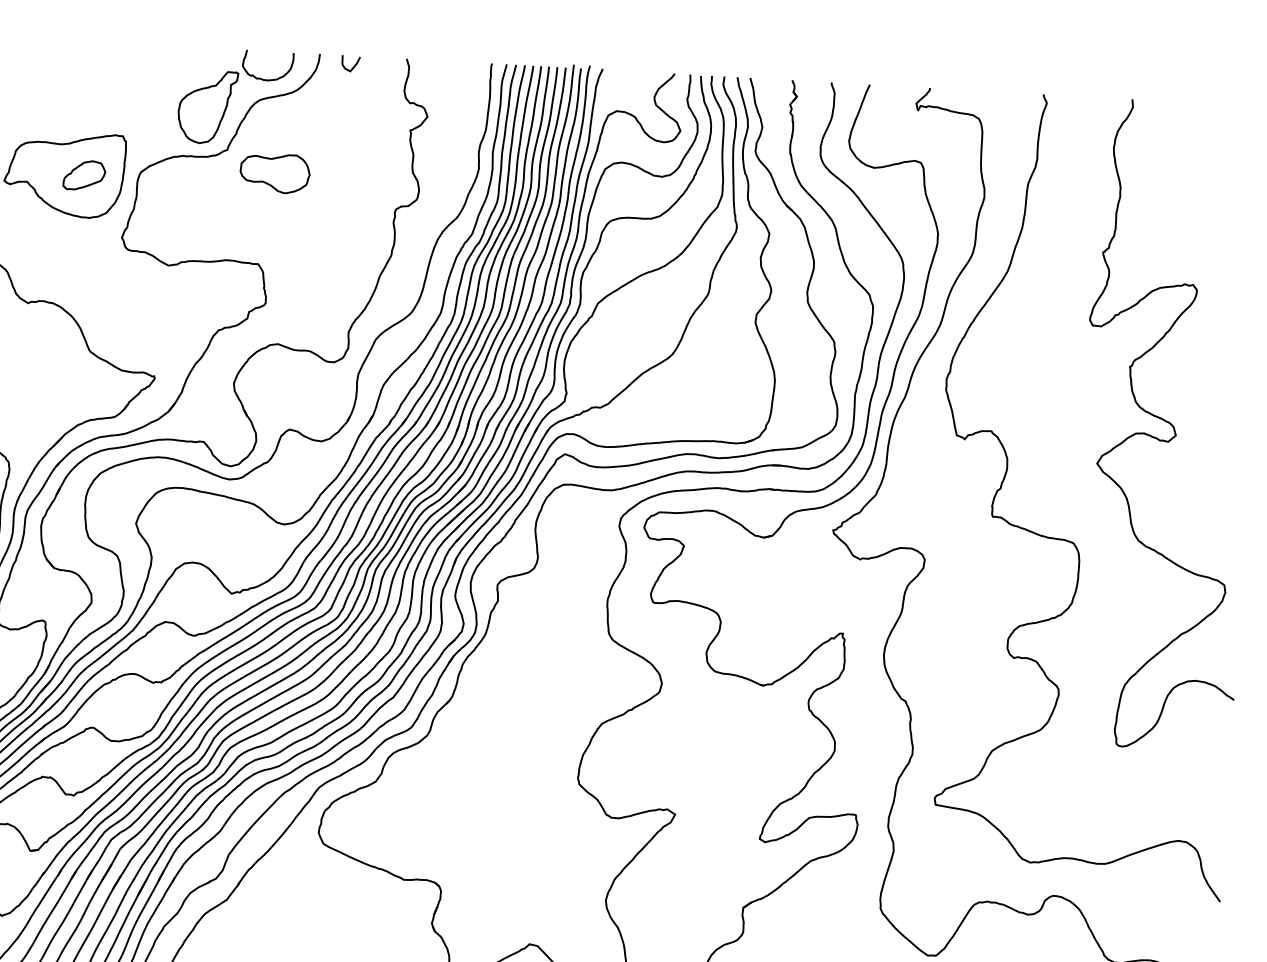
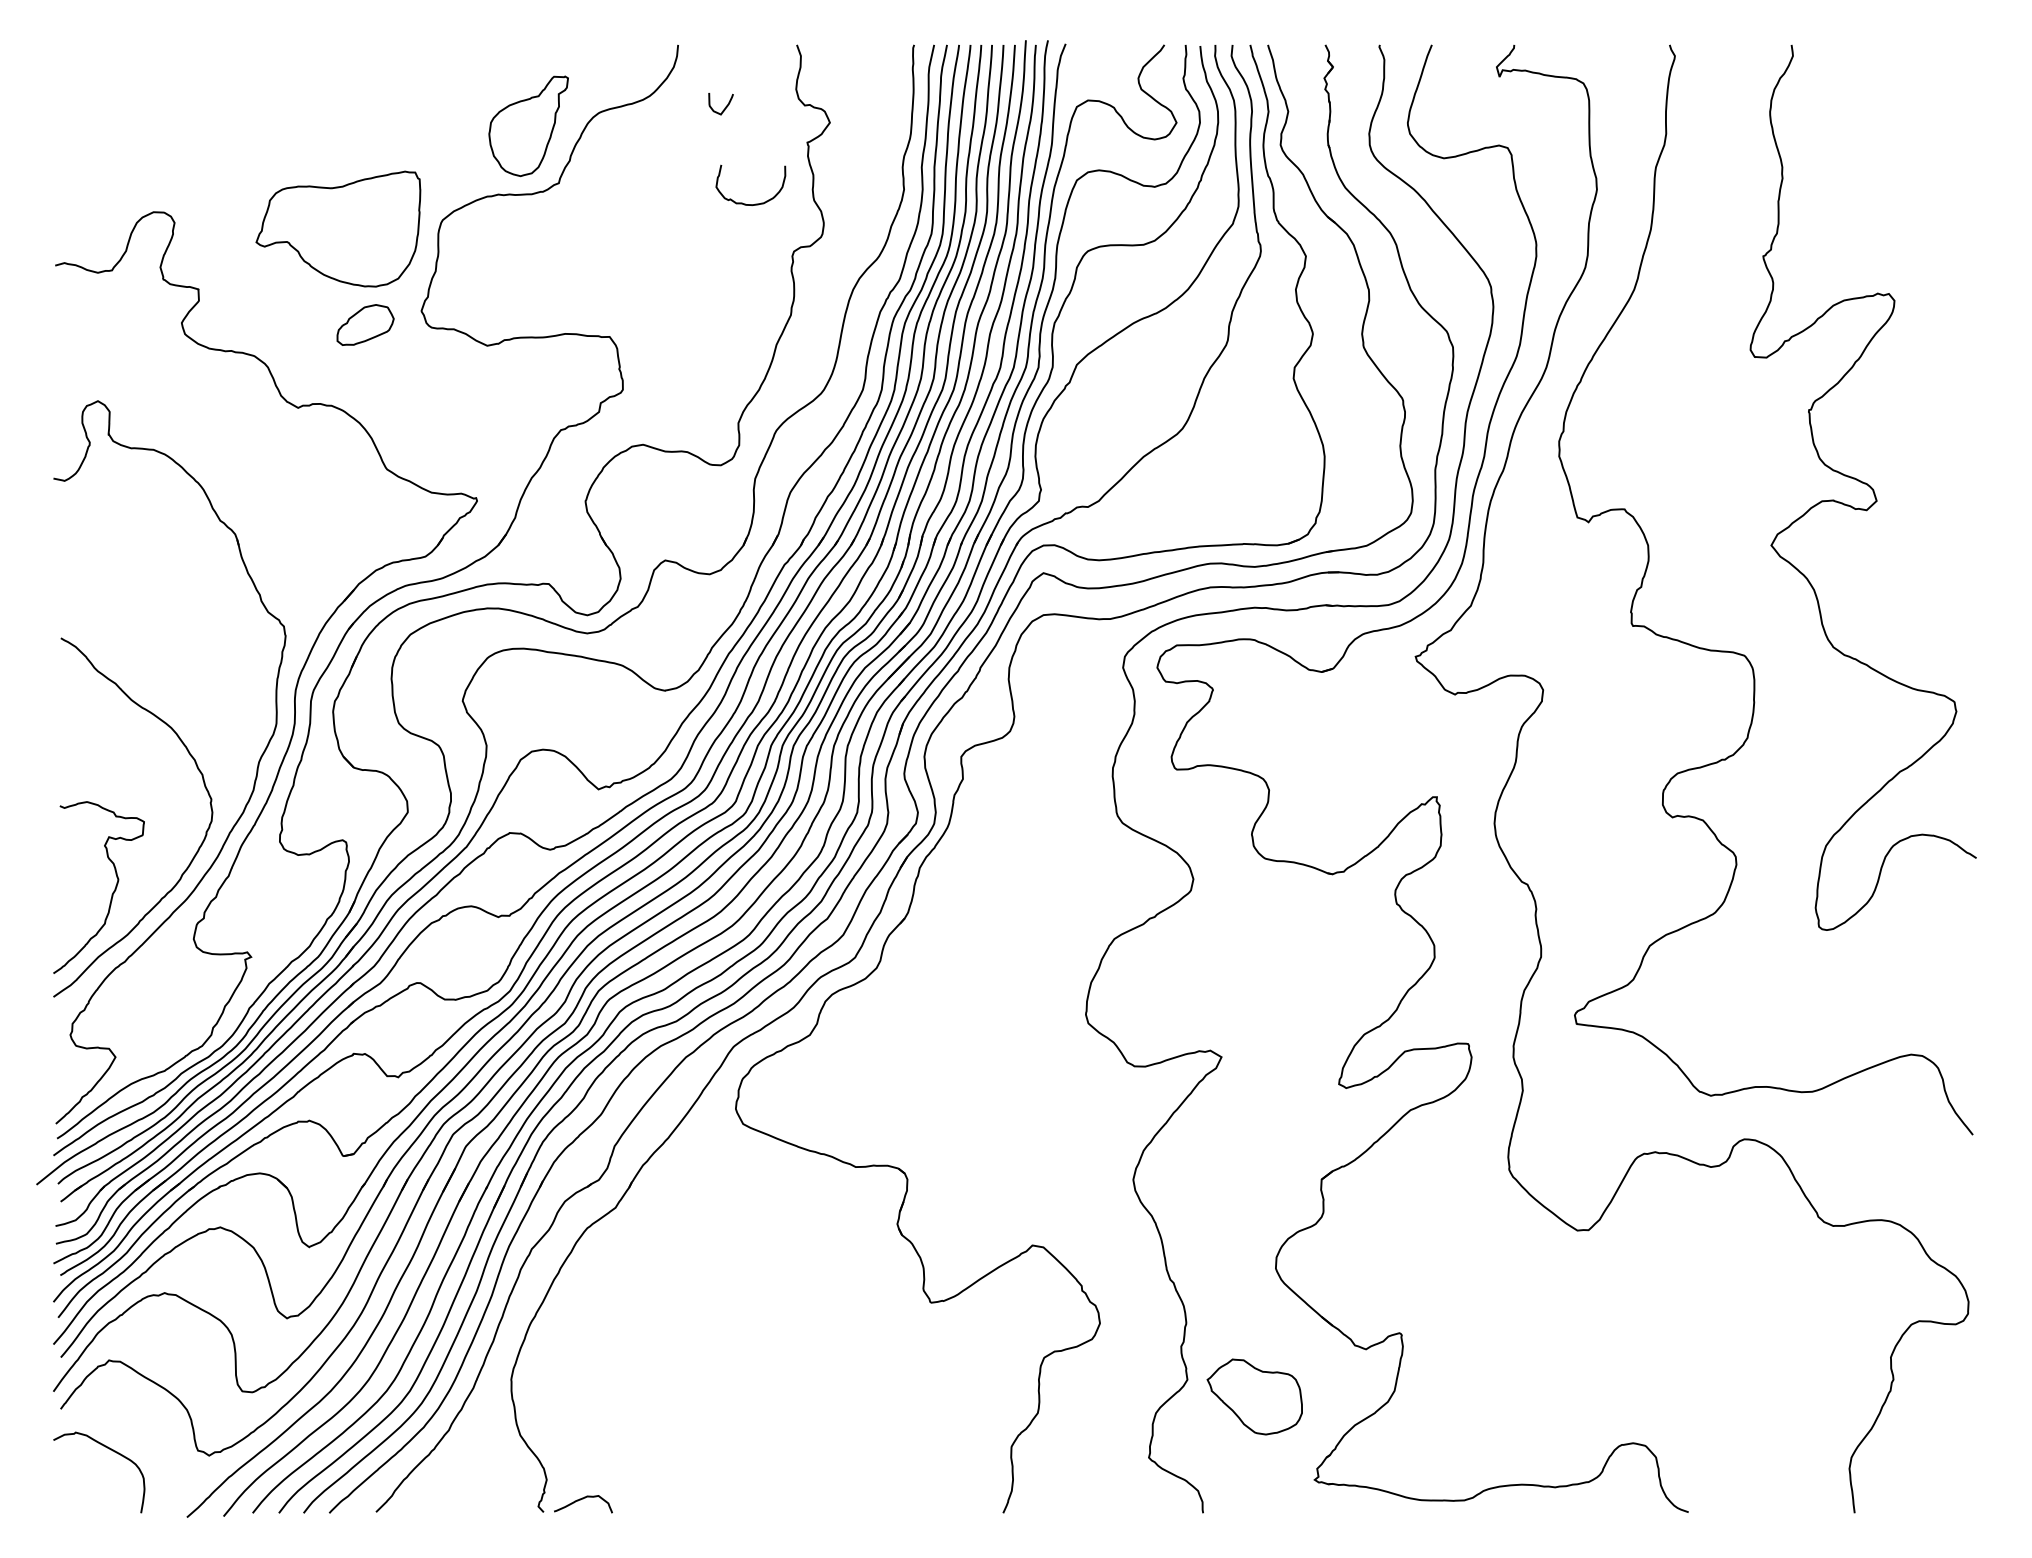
curve: (354, 65) -> (725, 106), moved
curve: (263, 78) -> (745, 203), moved
part: (274, 173) -> (625, 211), removed
part: (84, 175) -> (365, 324), moved

